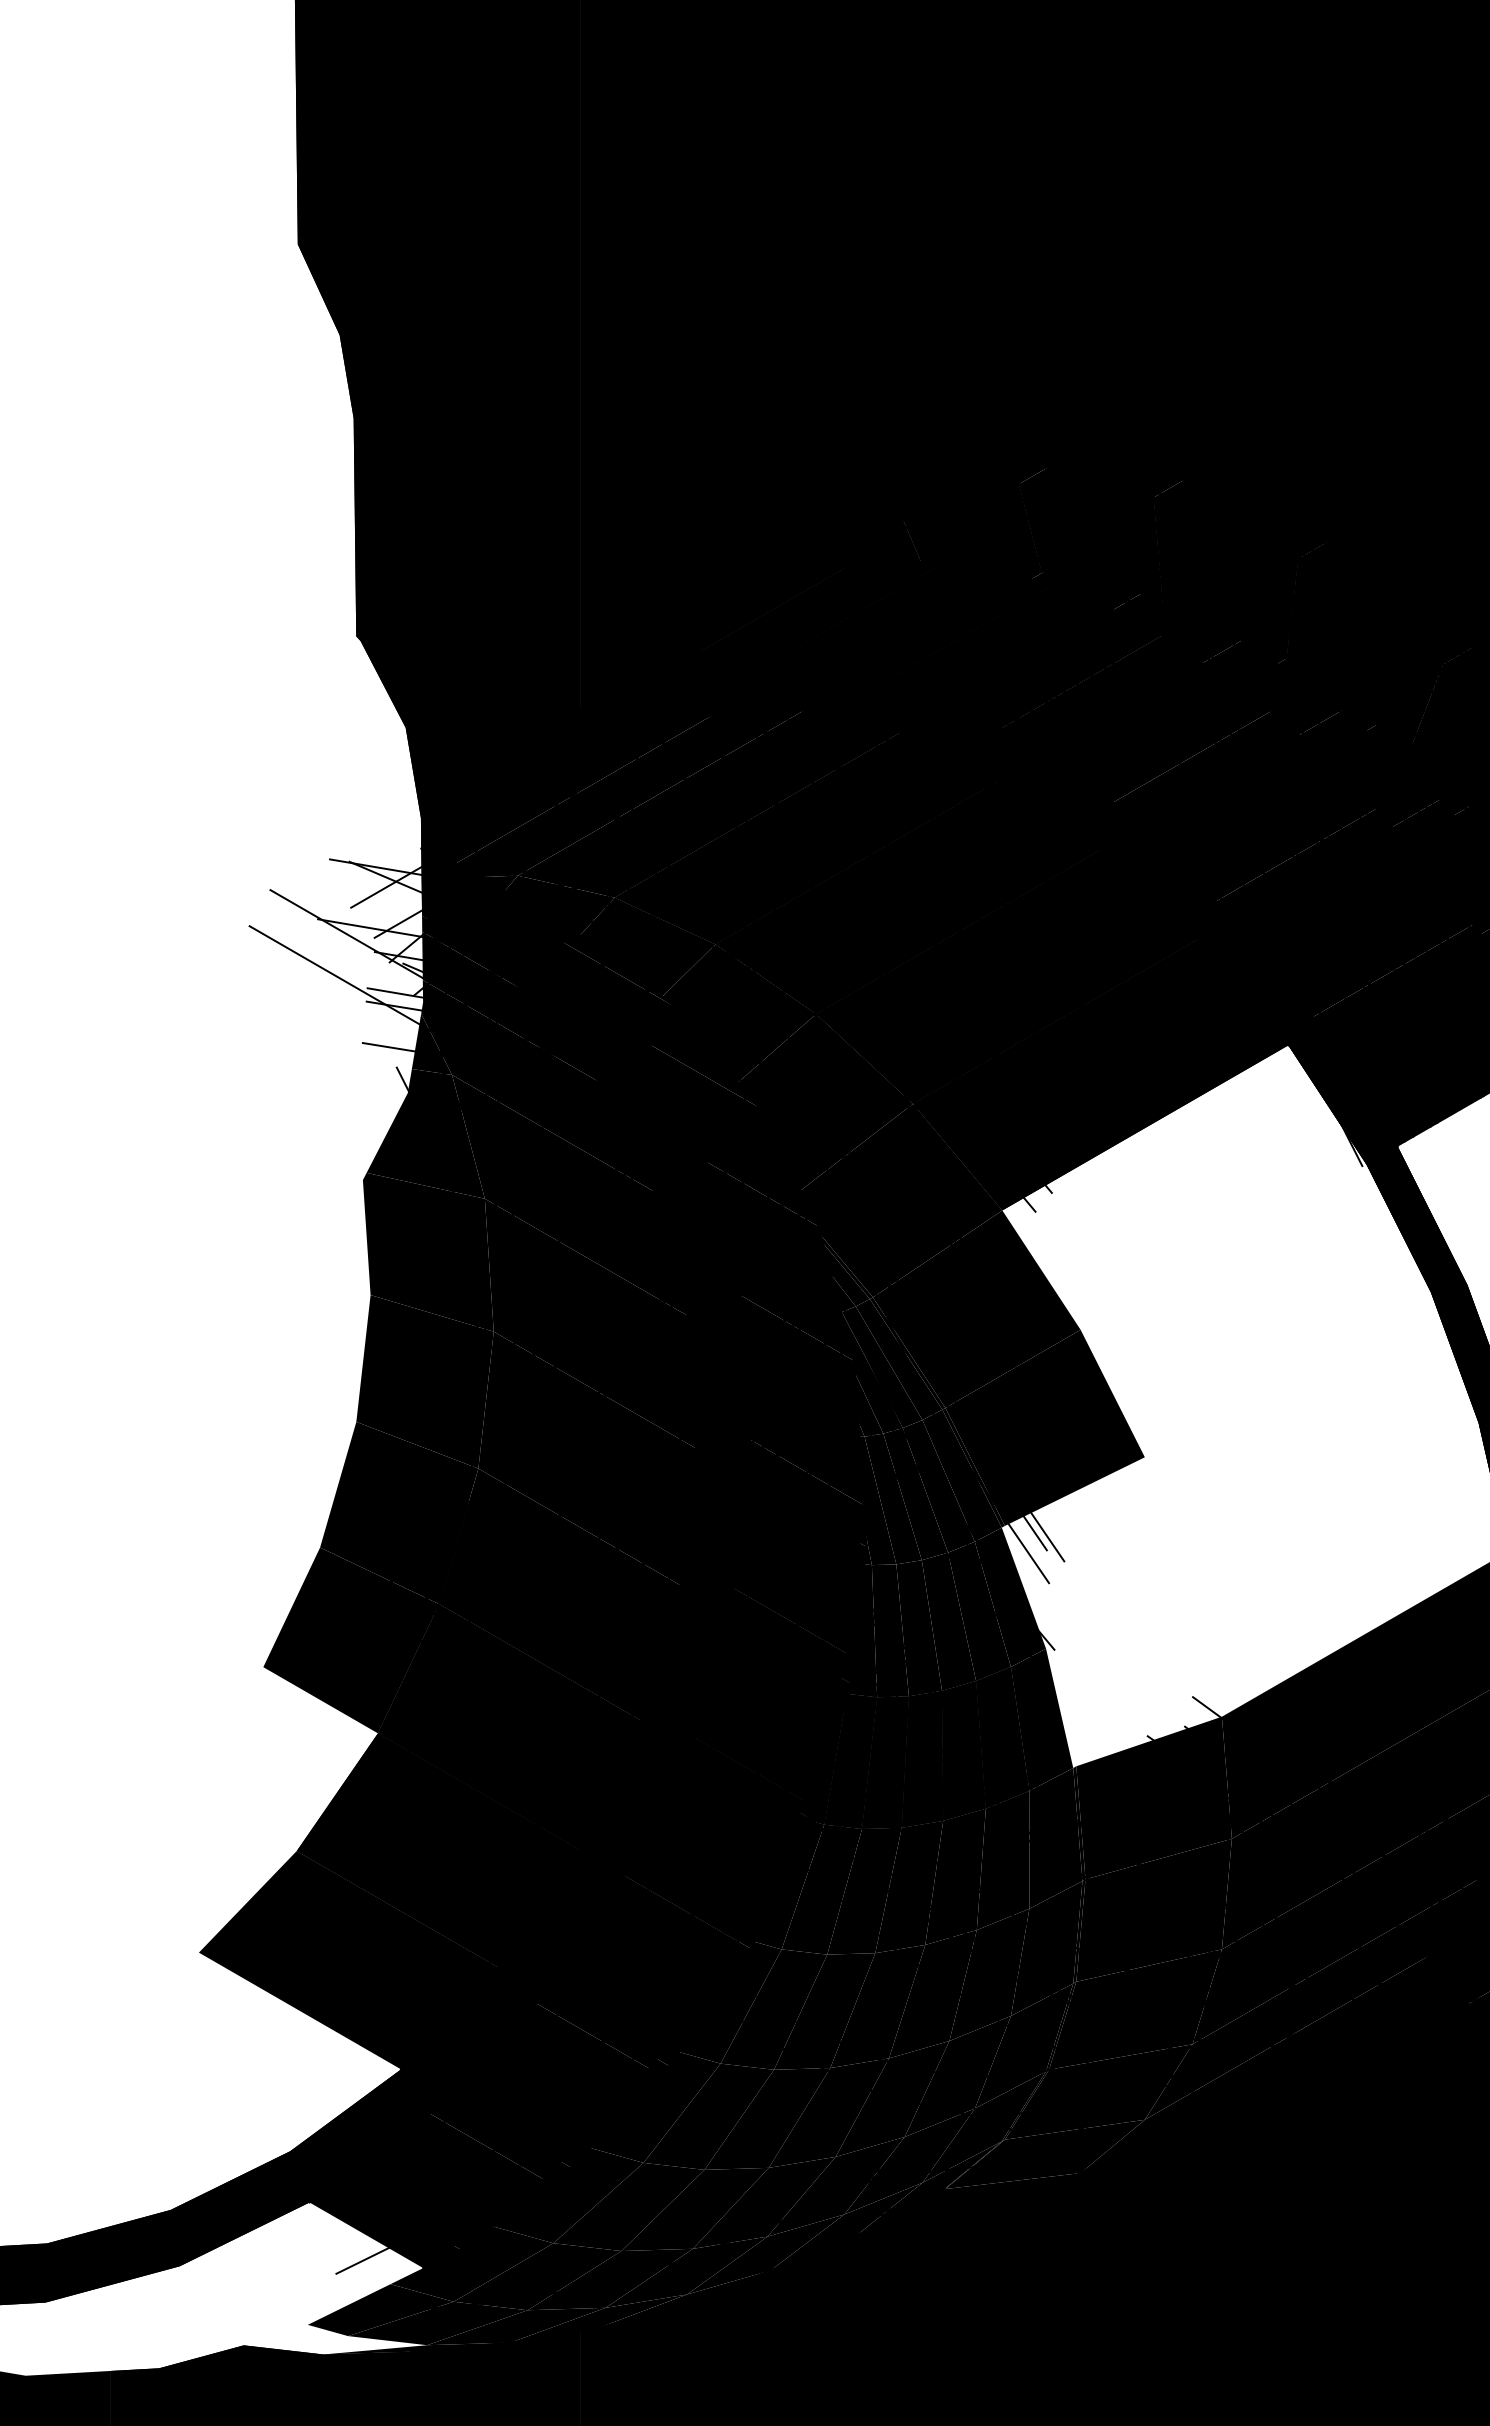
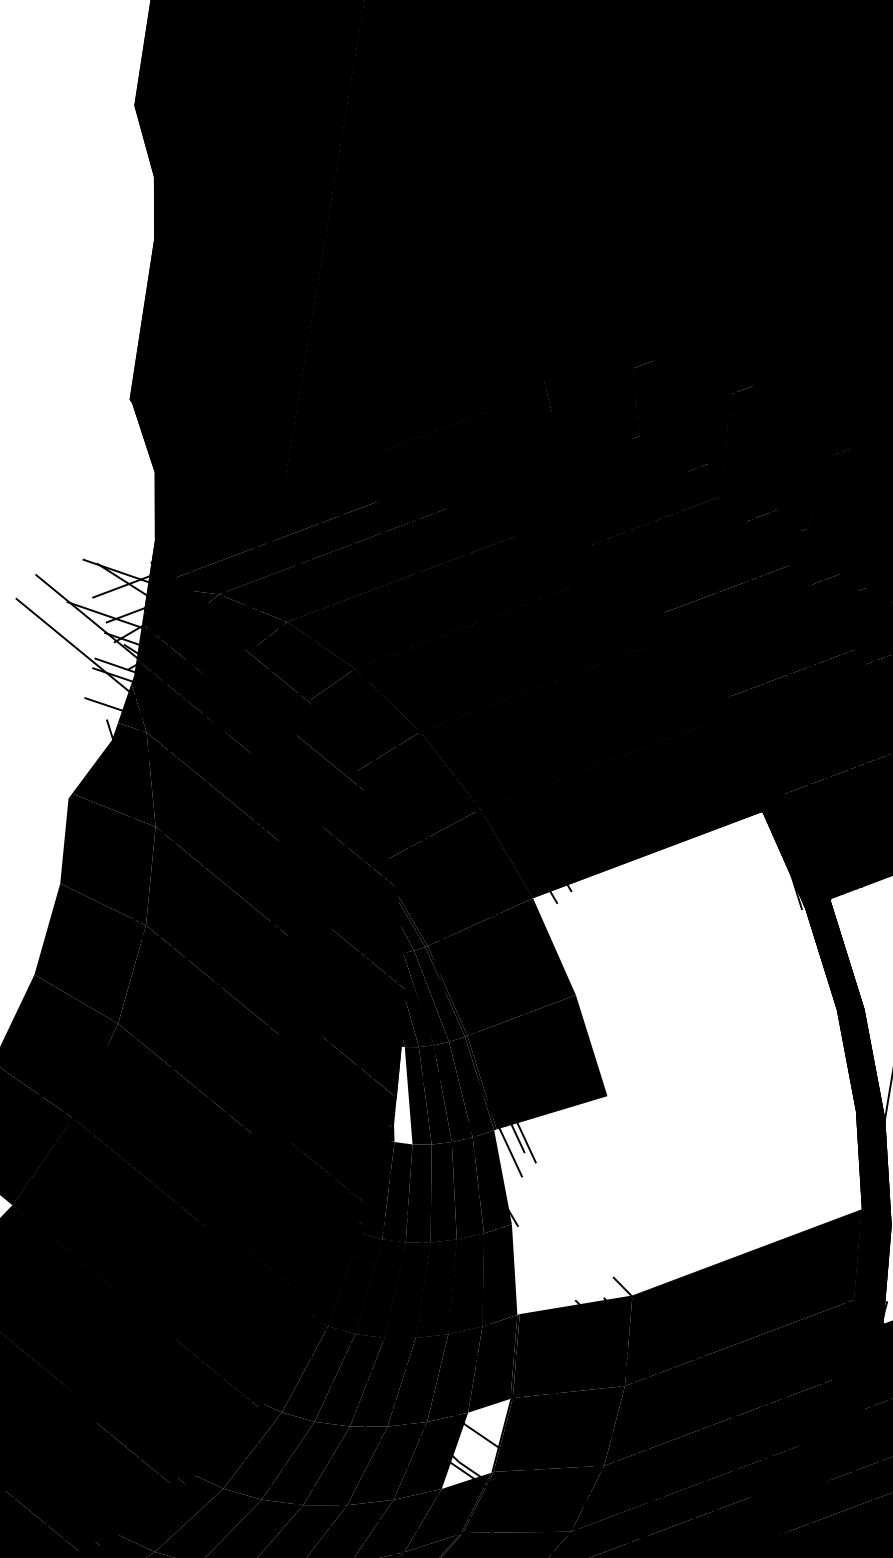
fill: (877, 1500) -> (406, 1095), removed
fill: (1046, 1948) -> (475, 1443), removed

